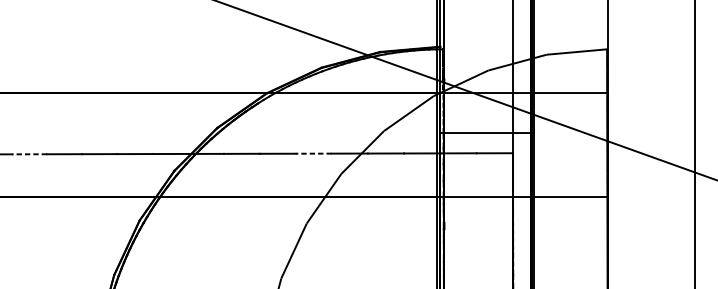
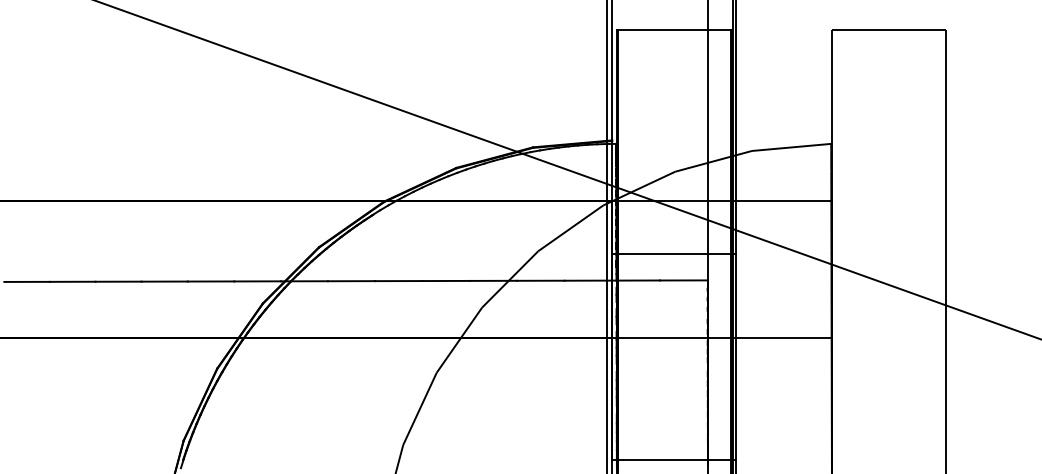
line: (313, 153) -> (445, 280), dashed -> solid
line: (29, 154) -> (72, 281), dashed -> solid

